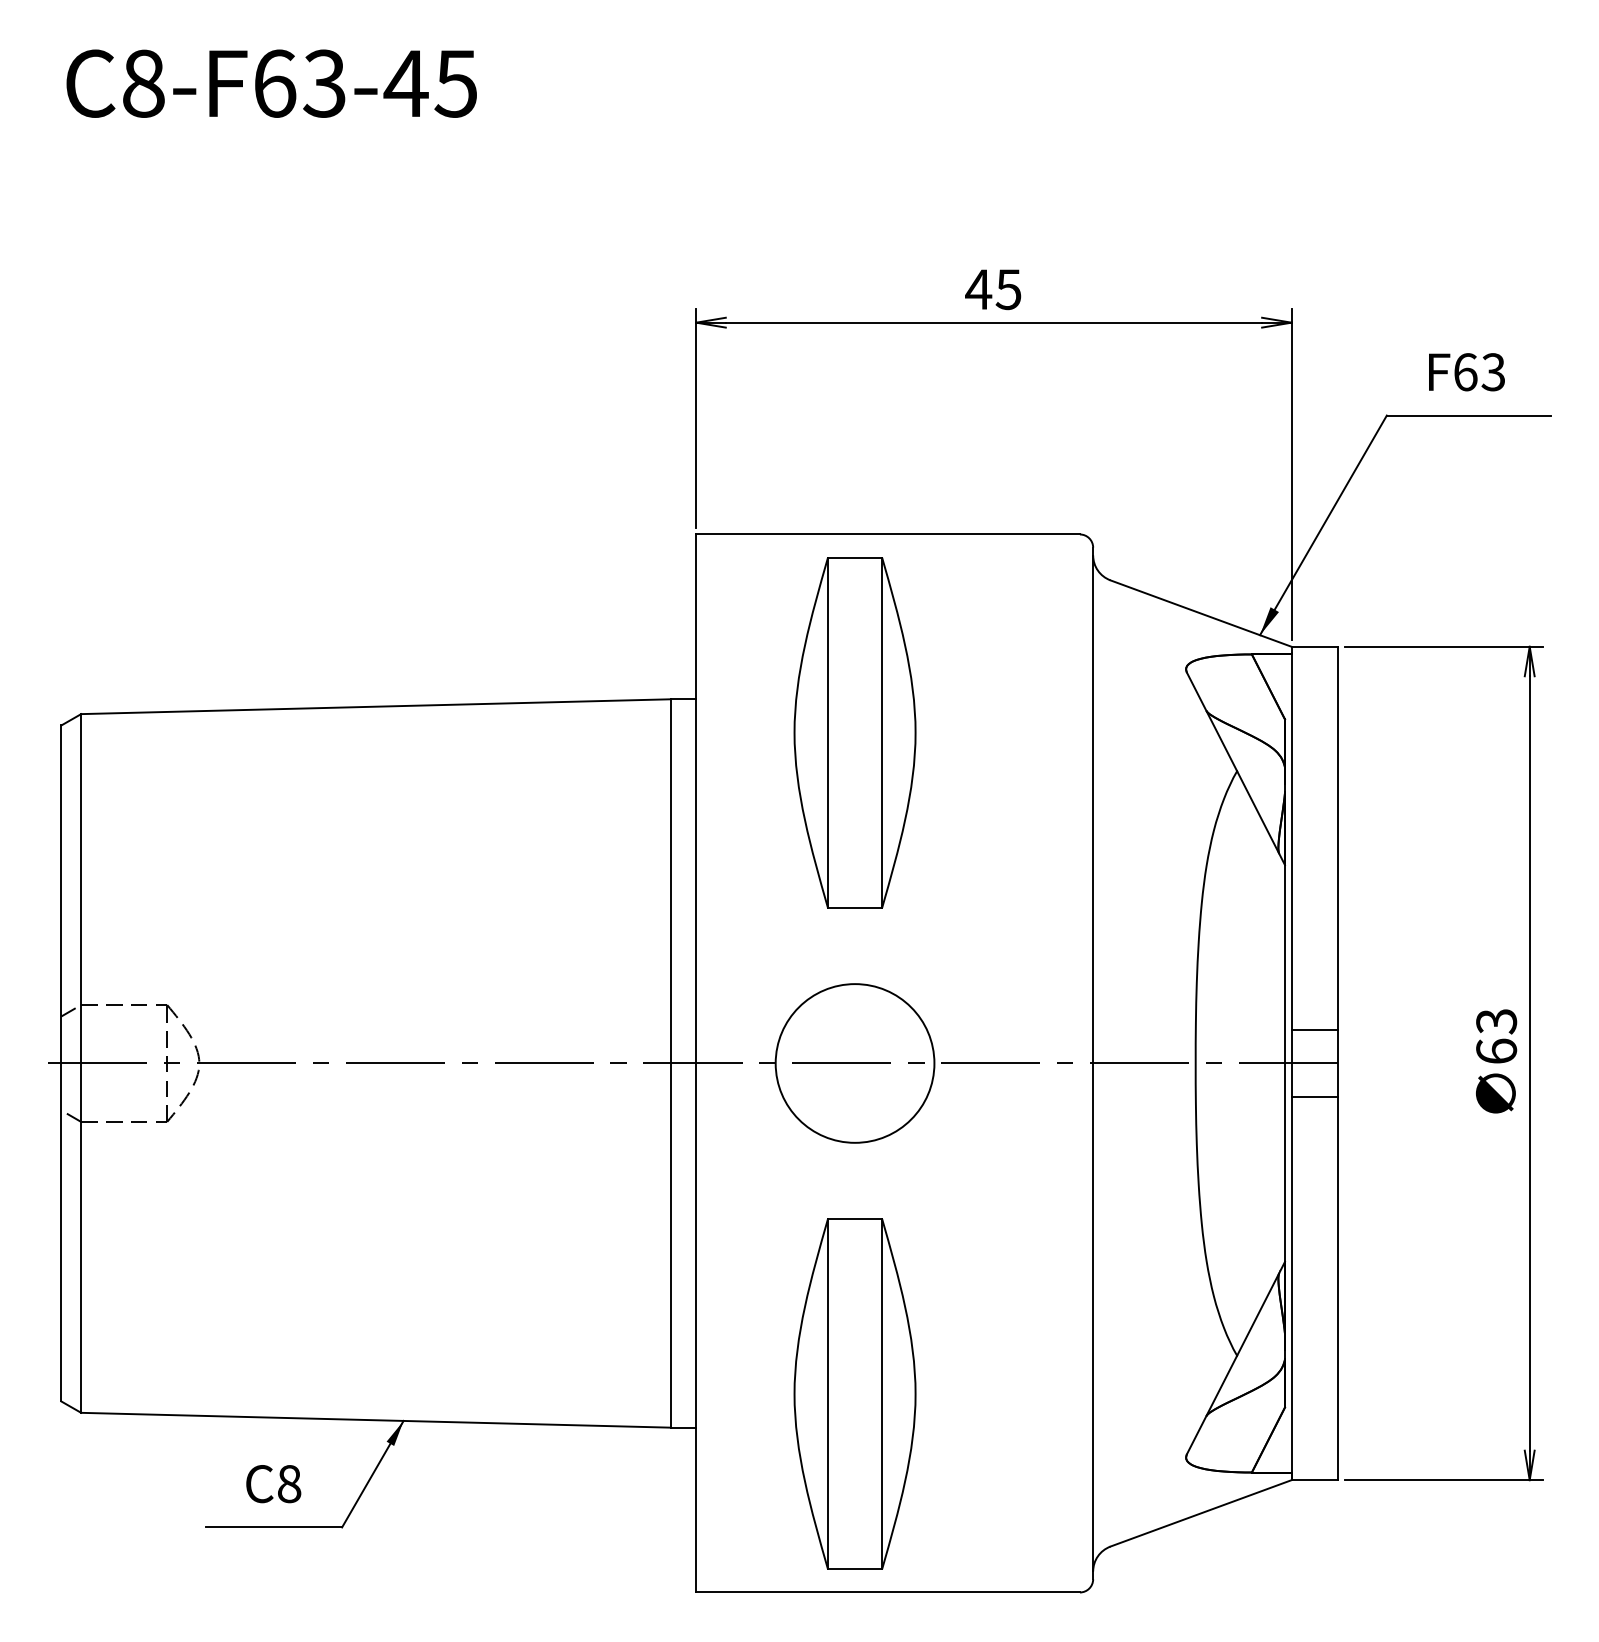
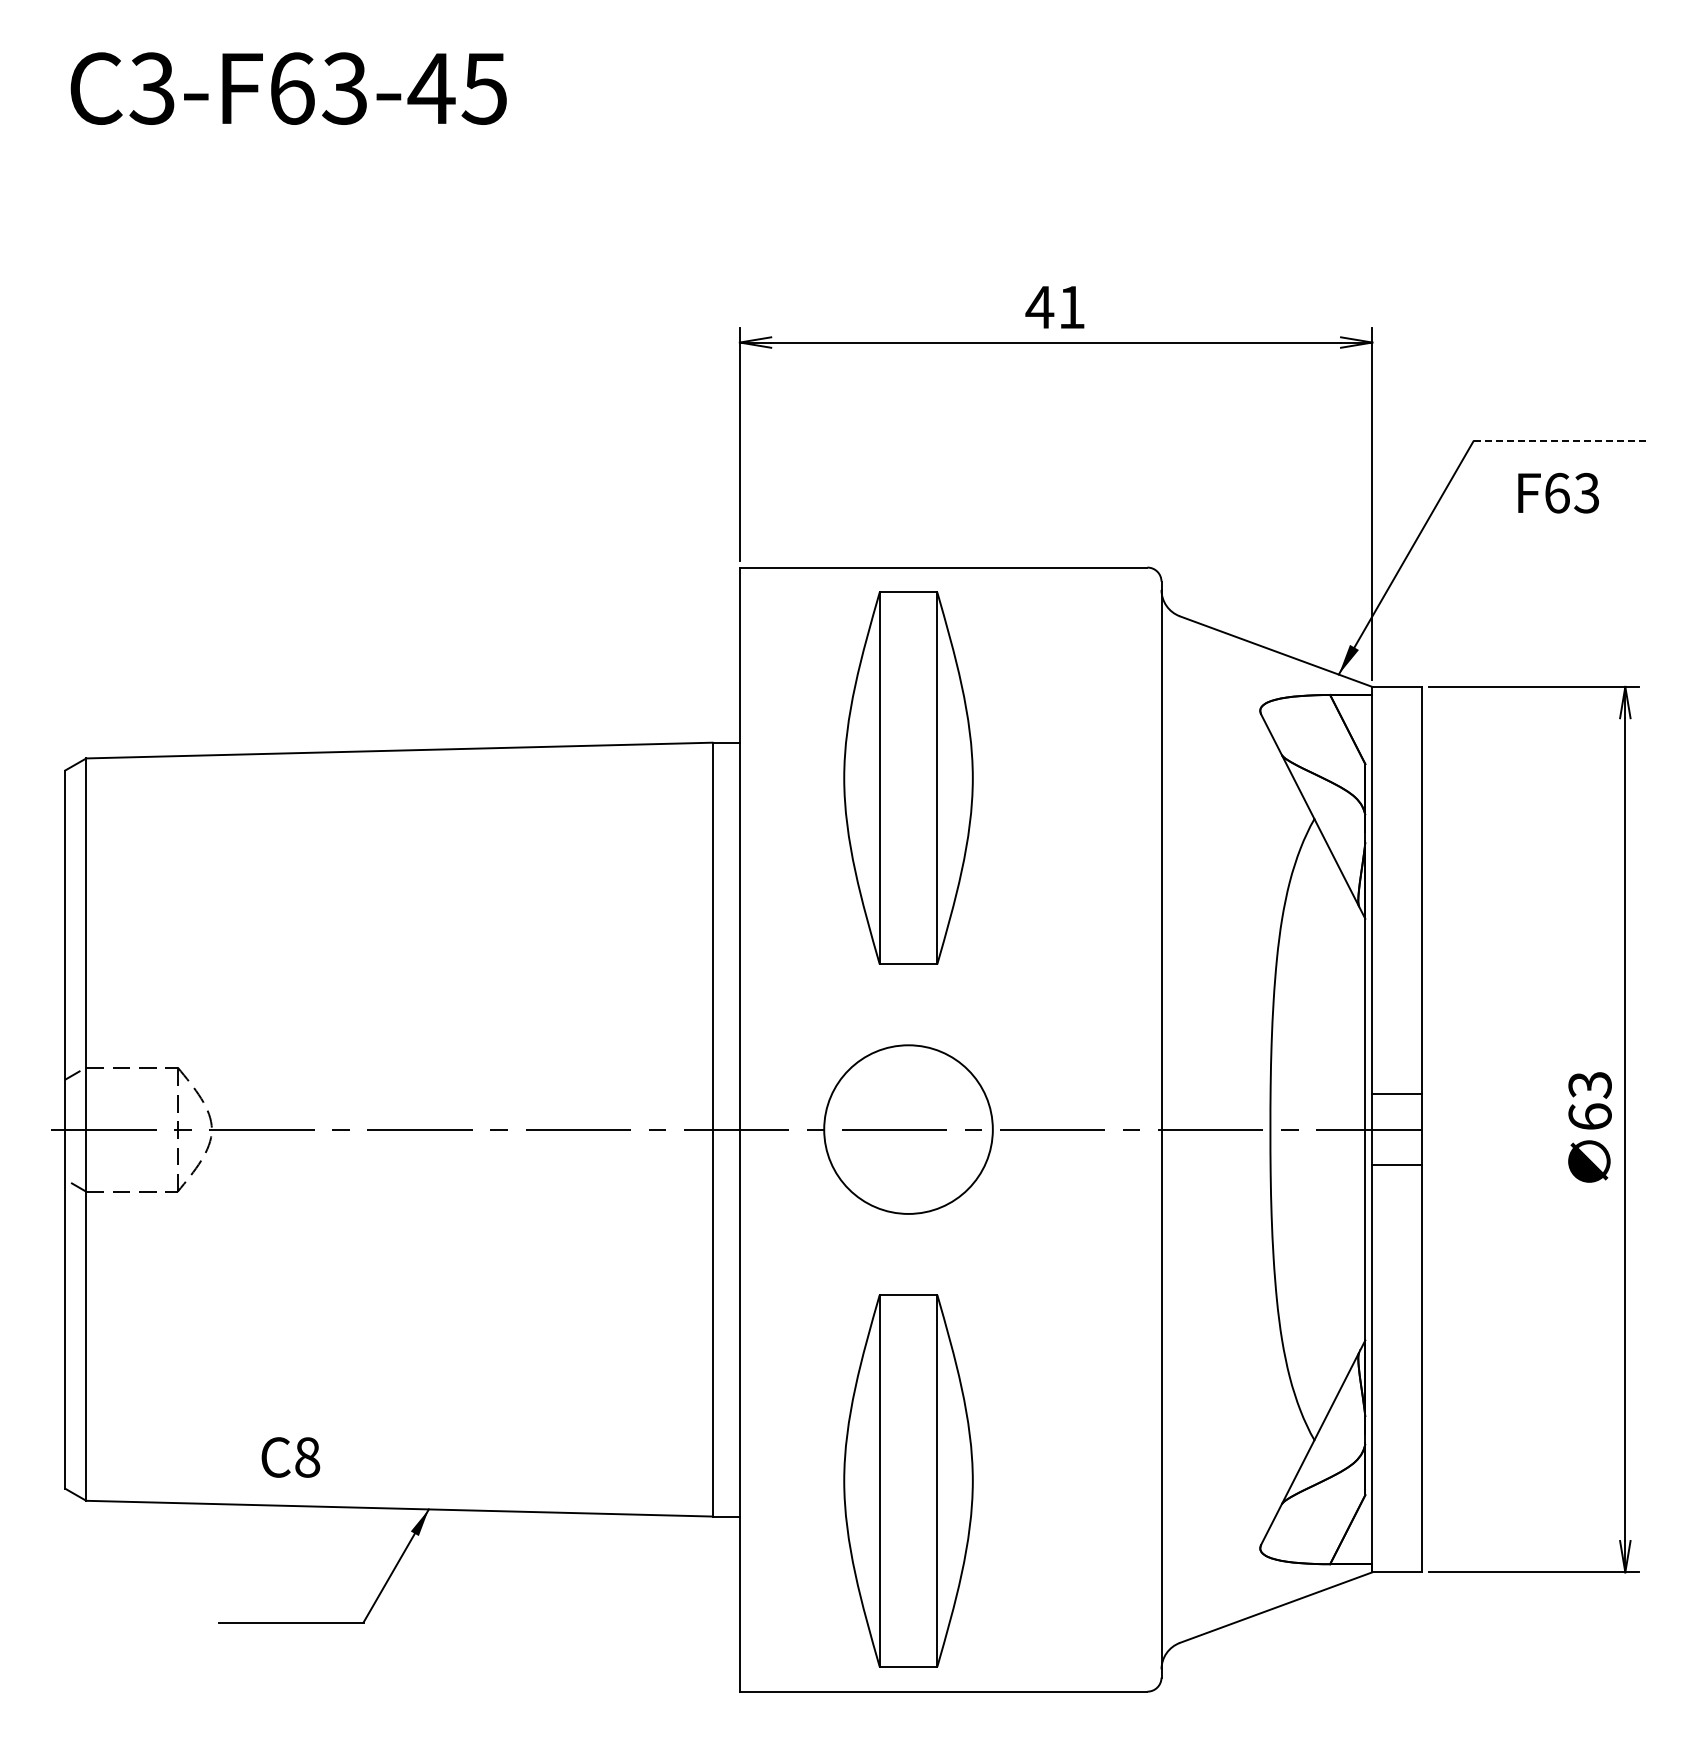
text: (143, 83) -> (152, 88), C8-F63-45 -> C3-F63-45
text: (1007, 289) -> (1070, 307), 45 -> 41
text: (1466, 371) -> (1558, 492), moved
line: (1469, 415) -> (1561, 441), solid -> dashed
text: (273, 1484) -> (290, 1457), moved

